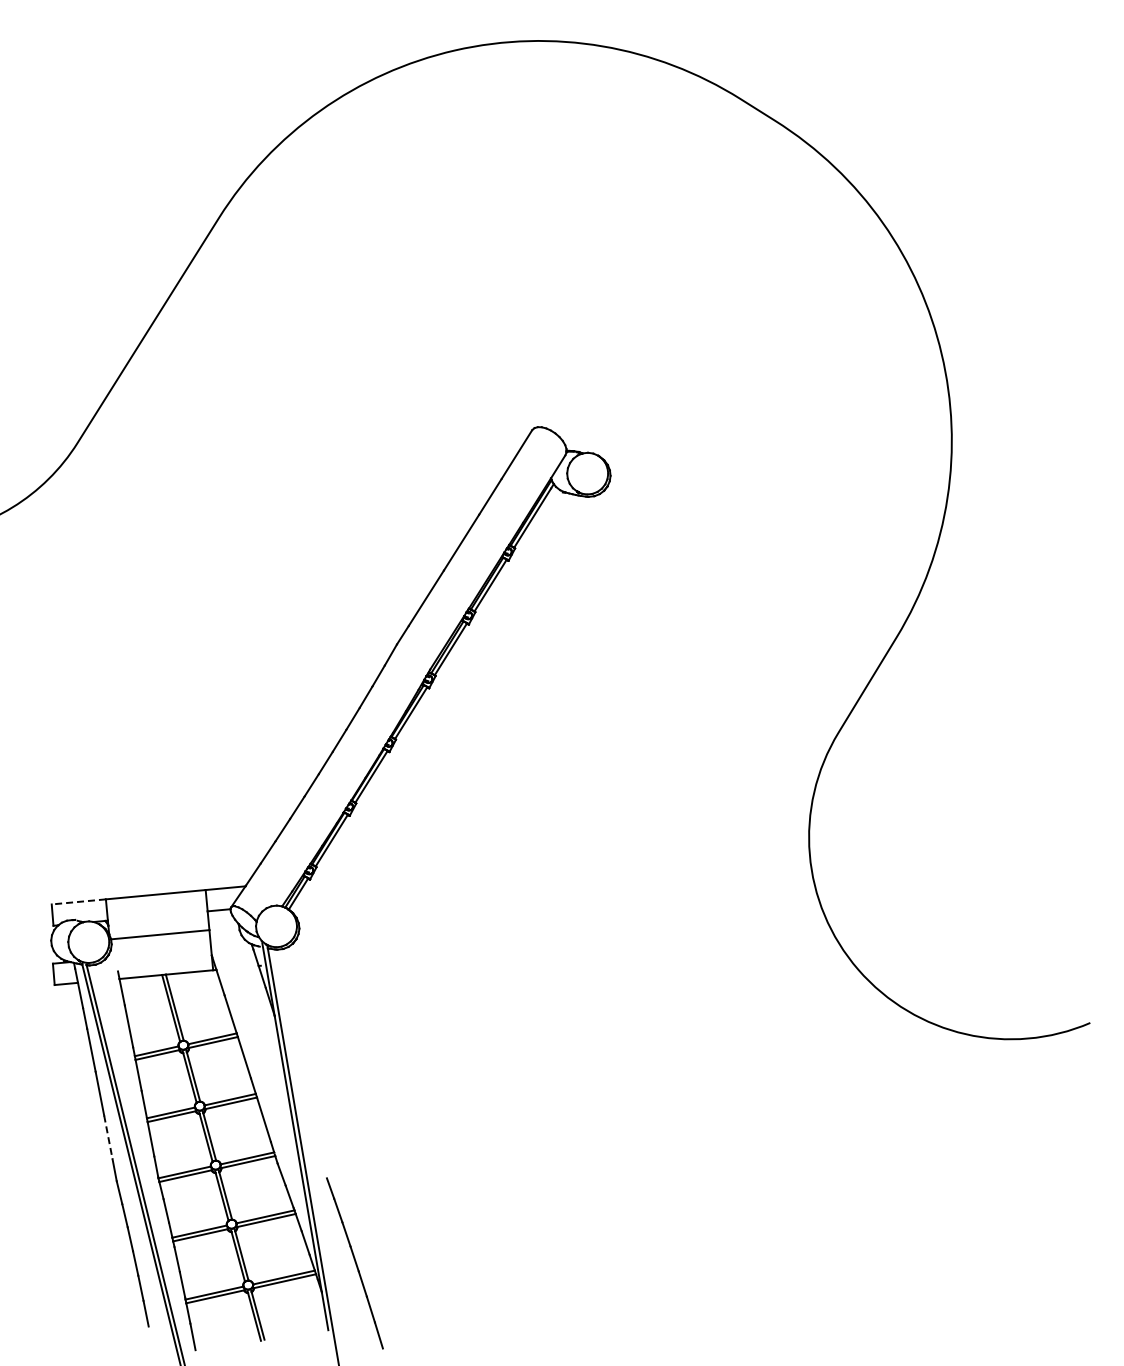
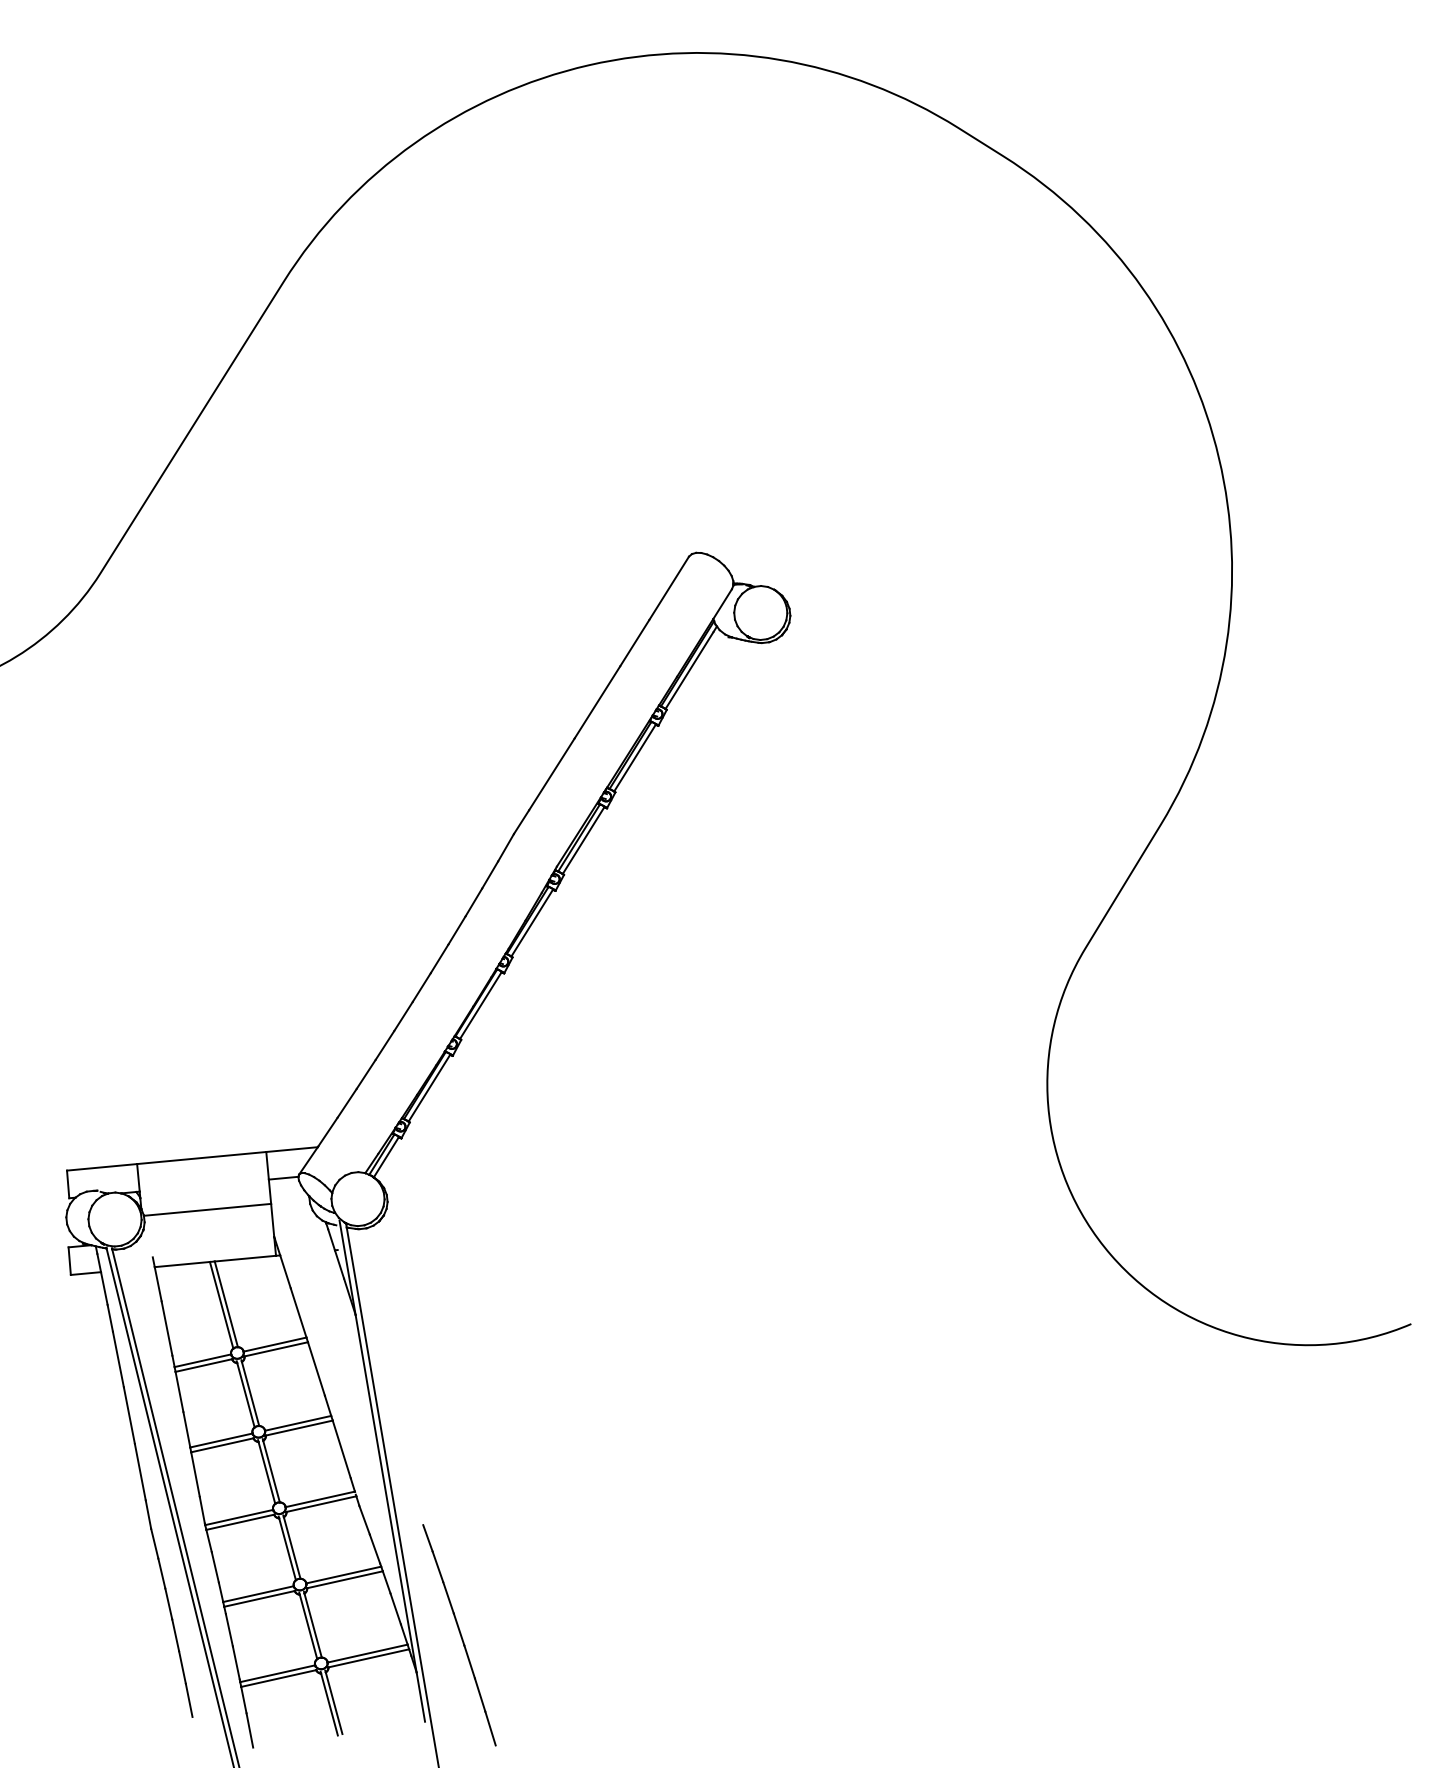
line: (78, 901) -> (101, 1166), dashed -> solid
line: (108, 1137) -> (140, 1472), dashed -> solid

